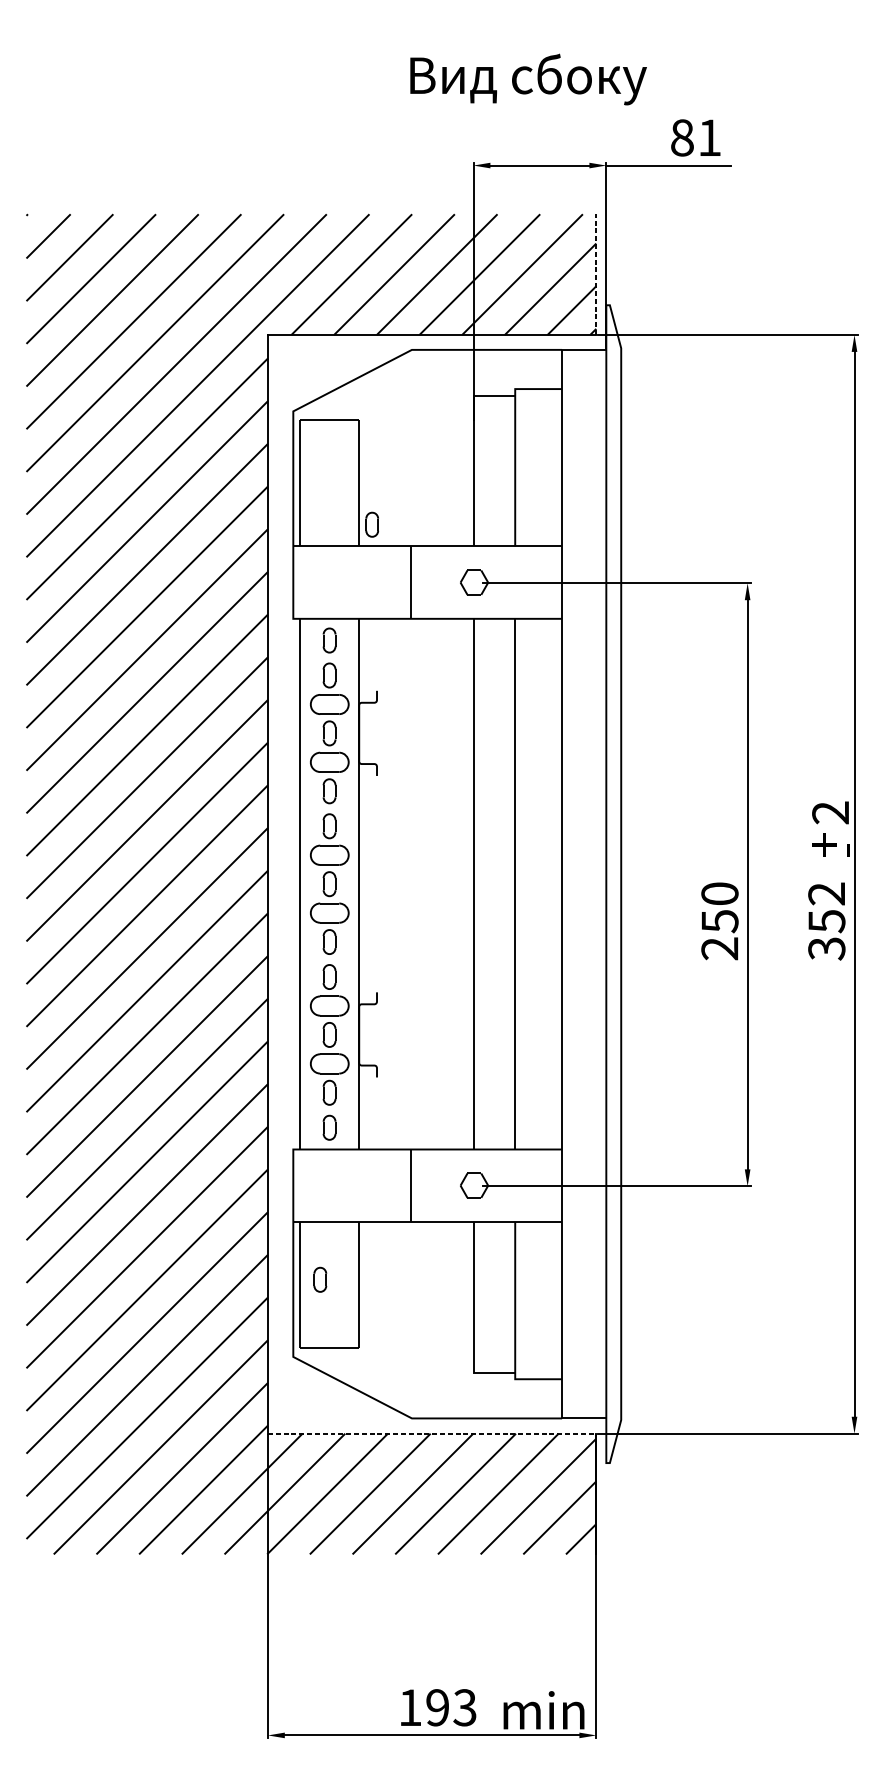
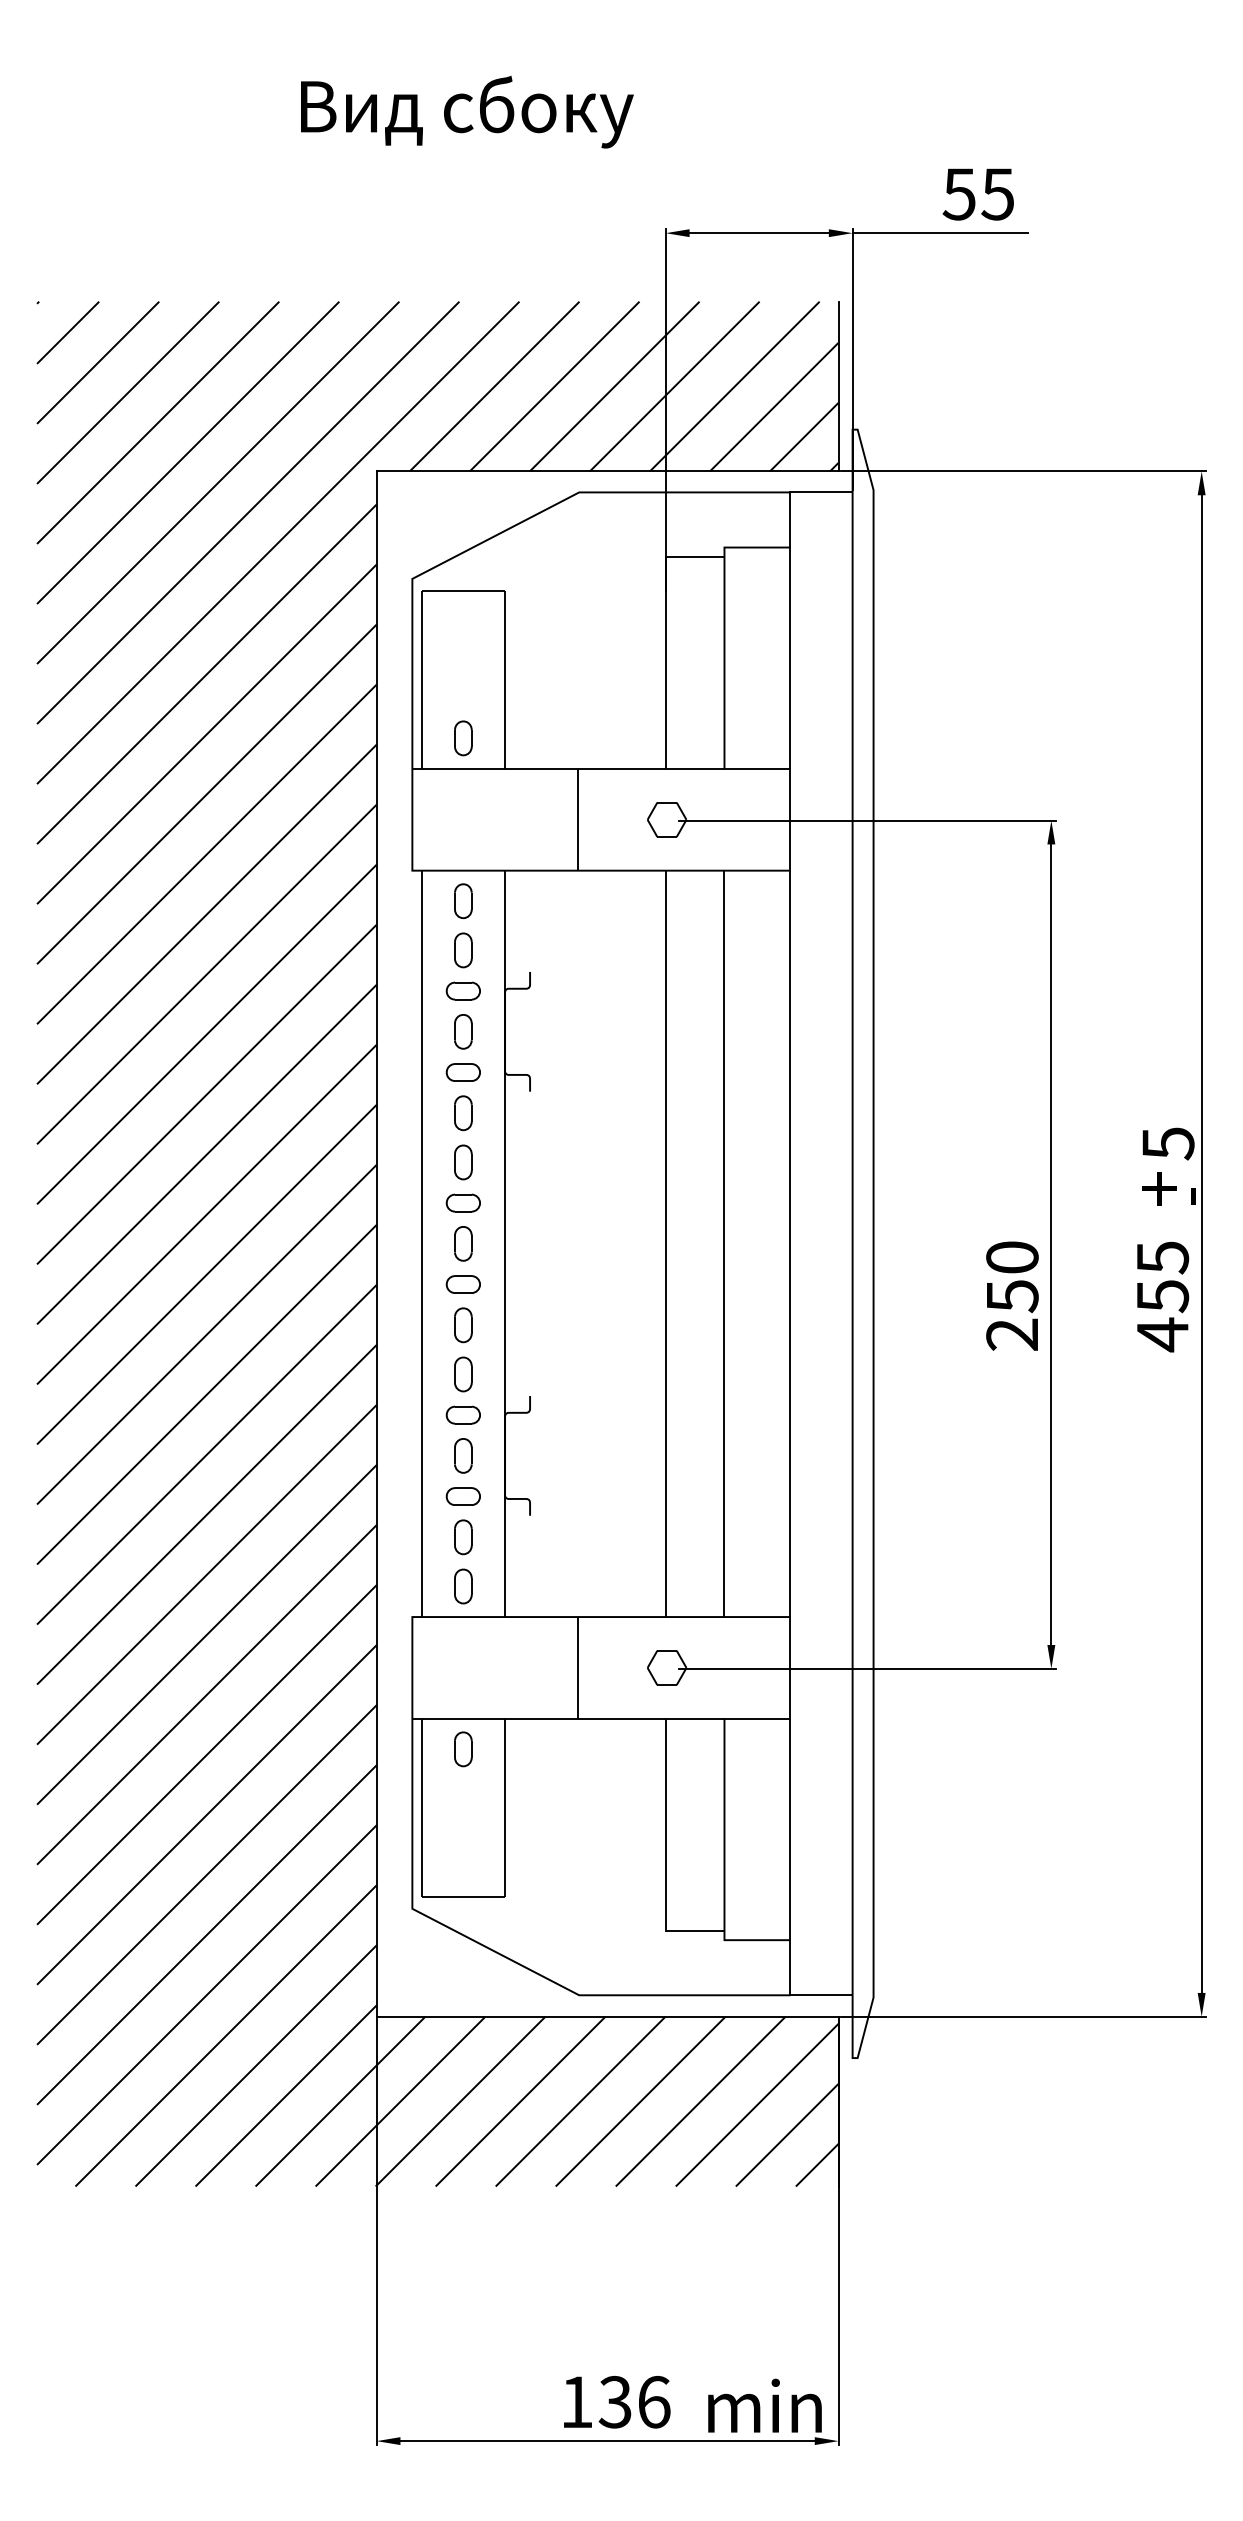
text: (528, 79) -> (467, 111), moved
text: (695, 138) -> (977, 194), 81 -> 55
line: (596, 274) -> (838, 386), dashed -> solid
part: (372, 524) -> (463, 738), moved
part: (328, 704) -> (462, 990), size x0.62
part: (328, 762) -> (462, 1072), size x0.62
text: (830, 812) -> (1168, 1143), 2 -> 5
part: (328, 854) -> (462, 1202), size x0.62
part: (328, 913) -> (462, 1284), size x0.62
text: (826, 921) -> (1162, 1296), 352 -> 455
part: (328, 1005) -> (462, 1414), size x0.62
part: (328, 1063) -> (462, 1496), size x0.62
part: (320, 1279) -> (463, 1749), moved
line: (432, 1433) -> (607, 2016), dashed -> solid
text: (451, 1707) -> (634, 2401), 193 -> 136

